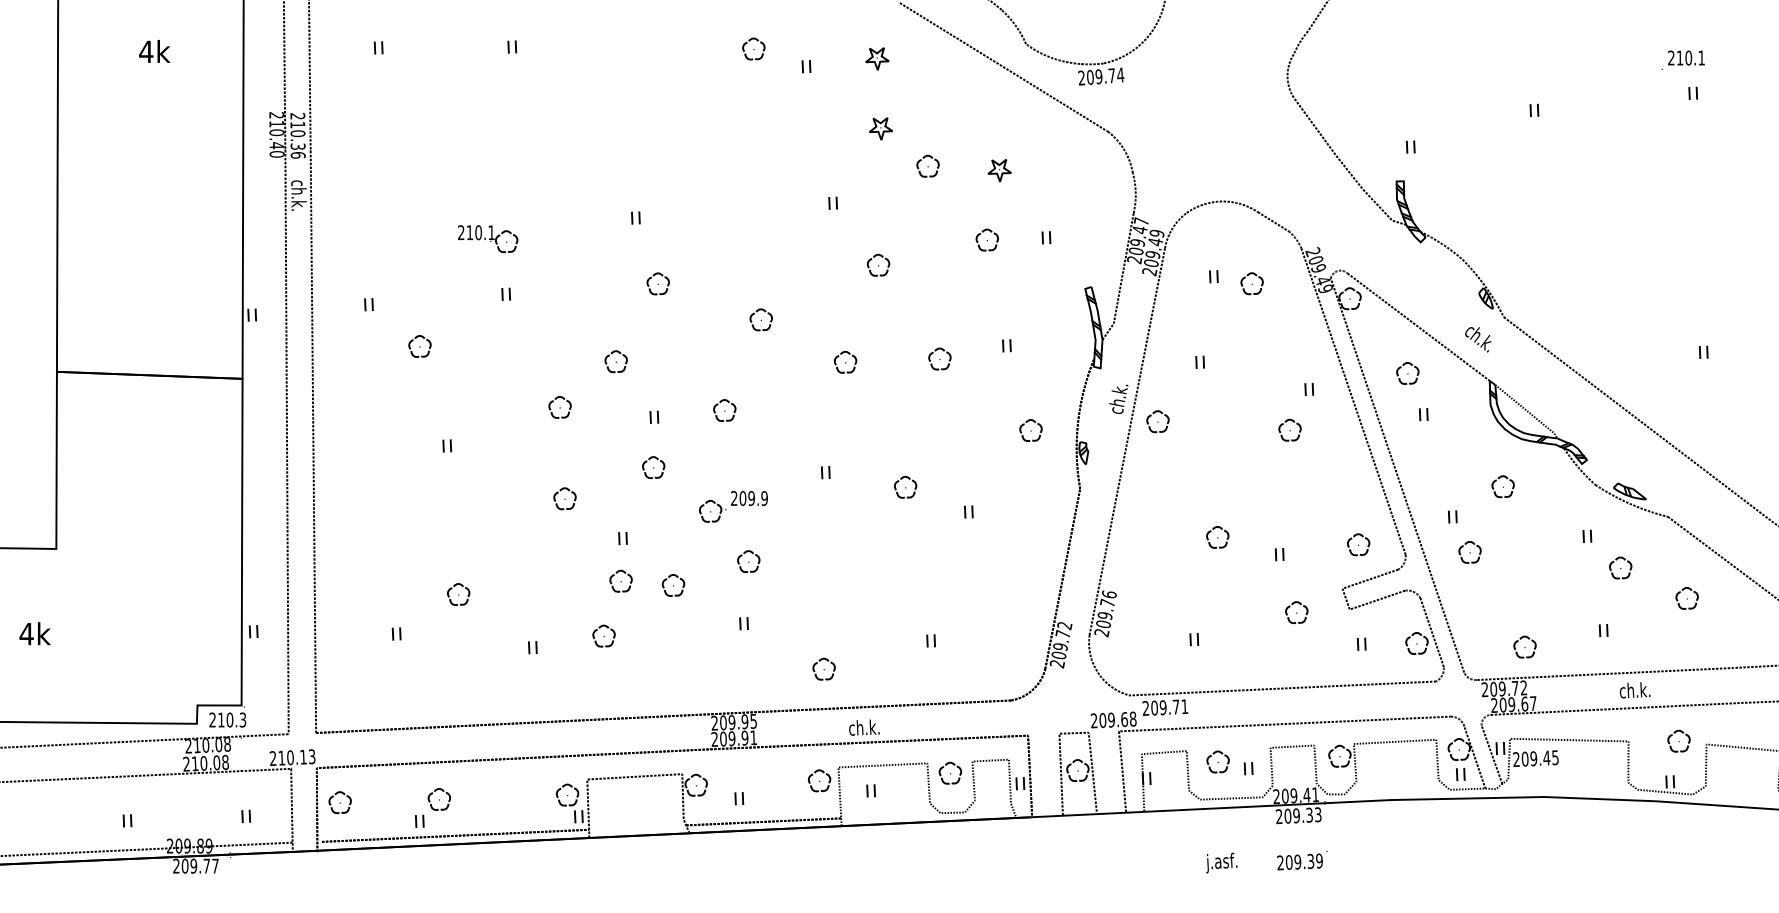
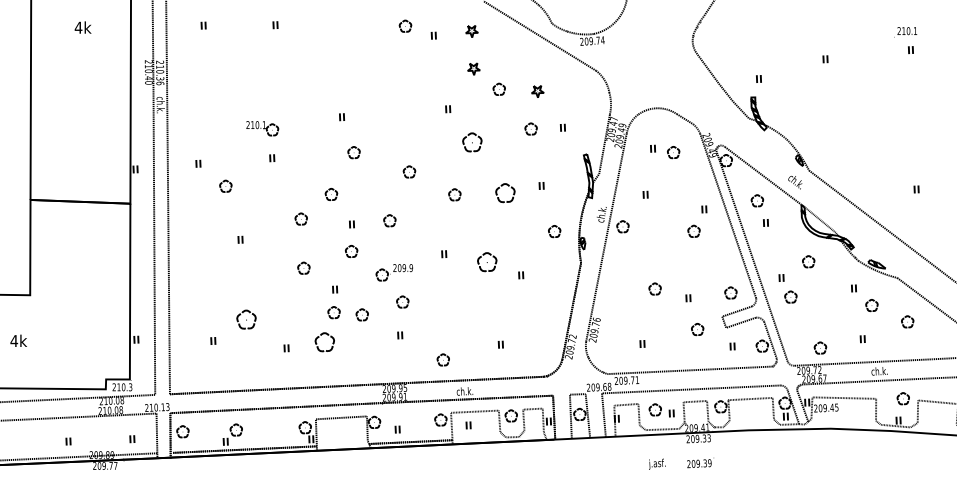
part: (878, 265) -> (472, 142), size x1.6
part: (939, 357) -> (505, 192), size x1.6
part: (904, 486) -> (486, 261), size x1.6
part: (458, 594) -> (246, 319), size x1.6
part: (603, 634) -> (324, 341), size x1.6

